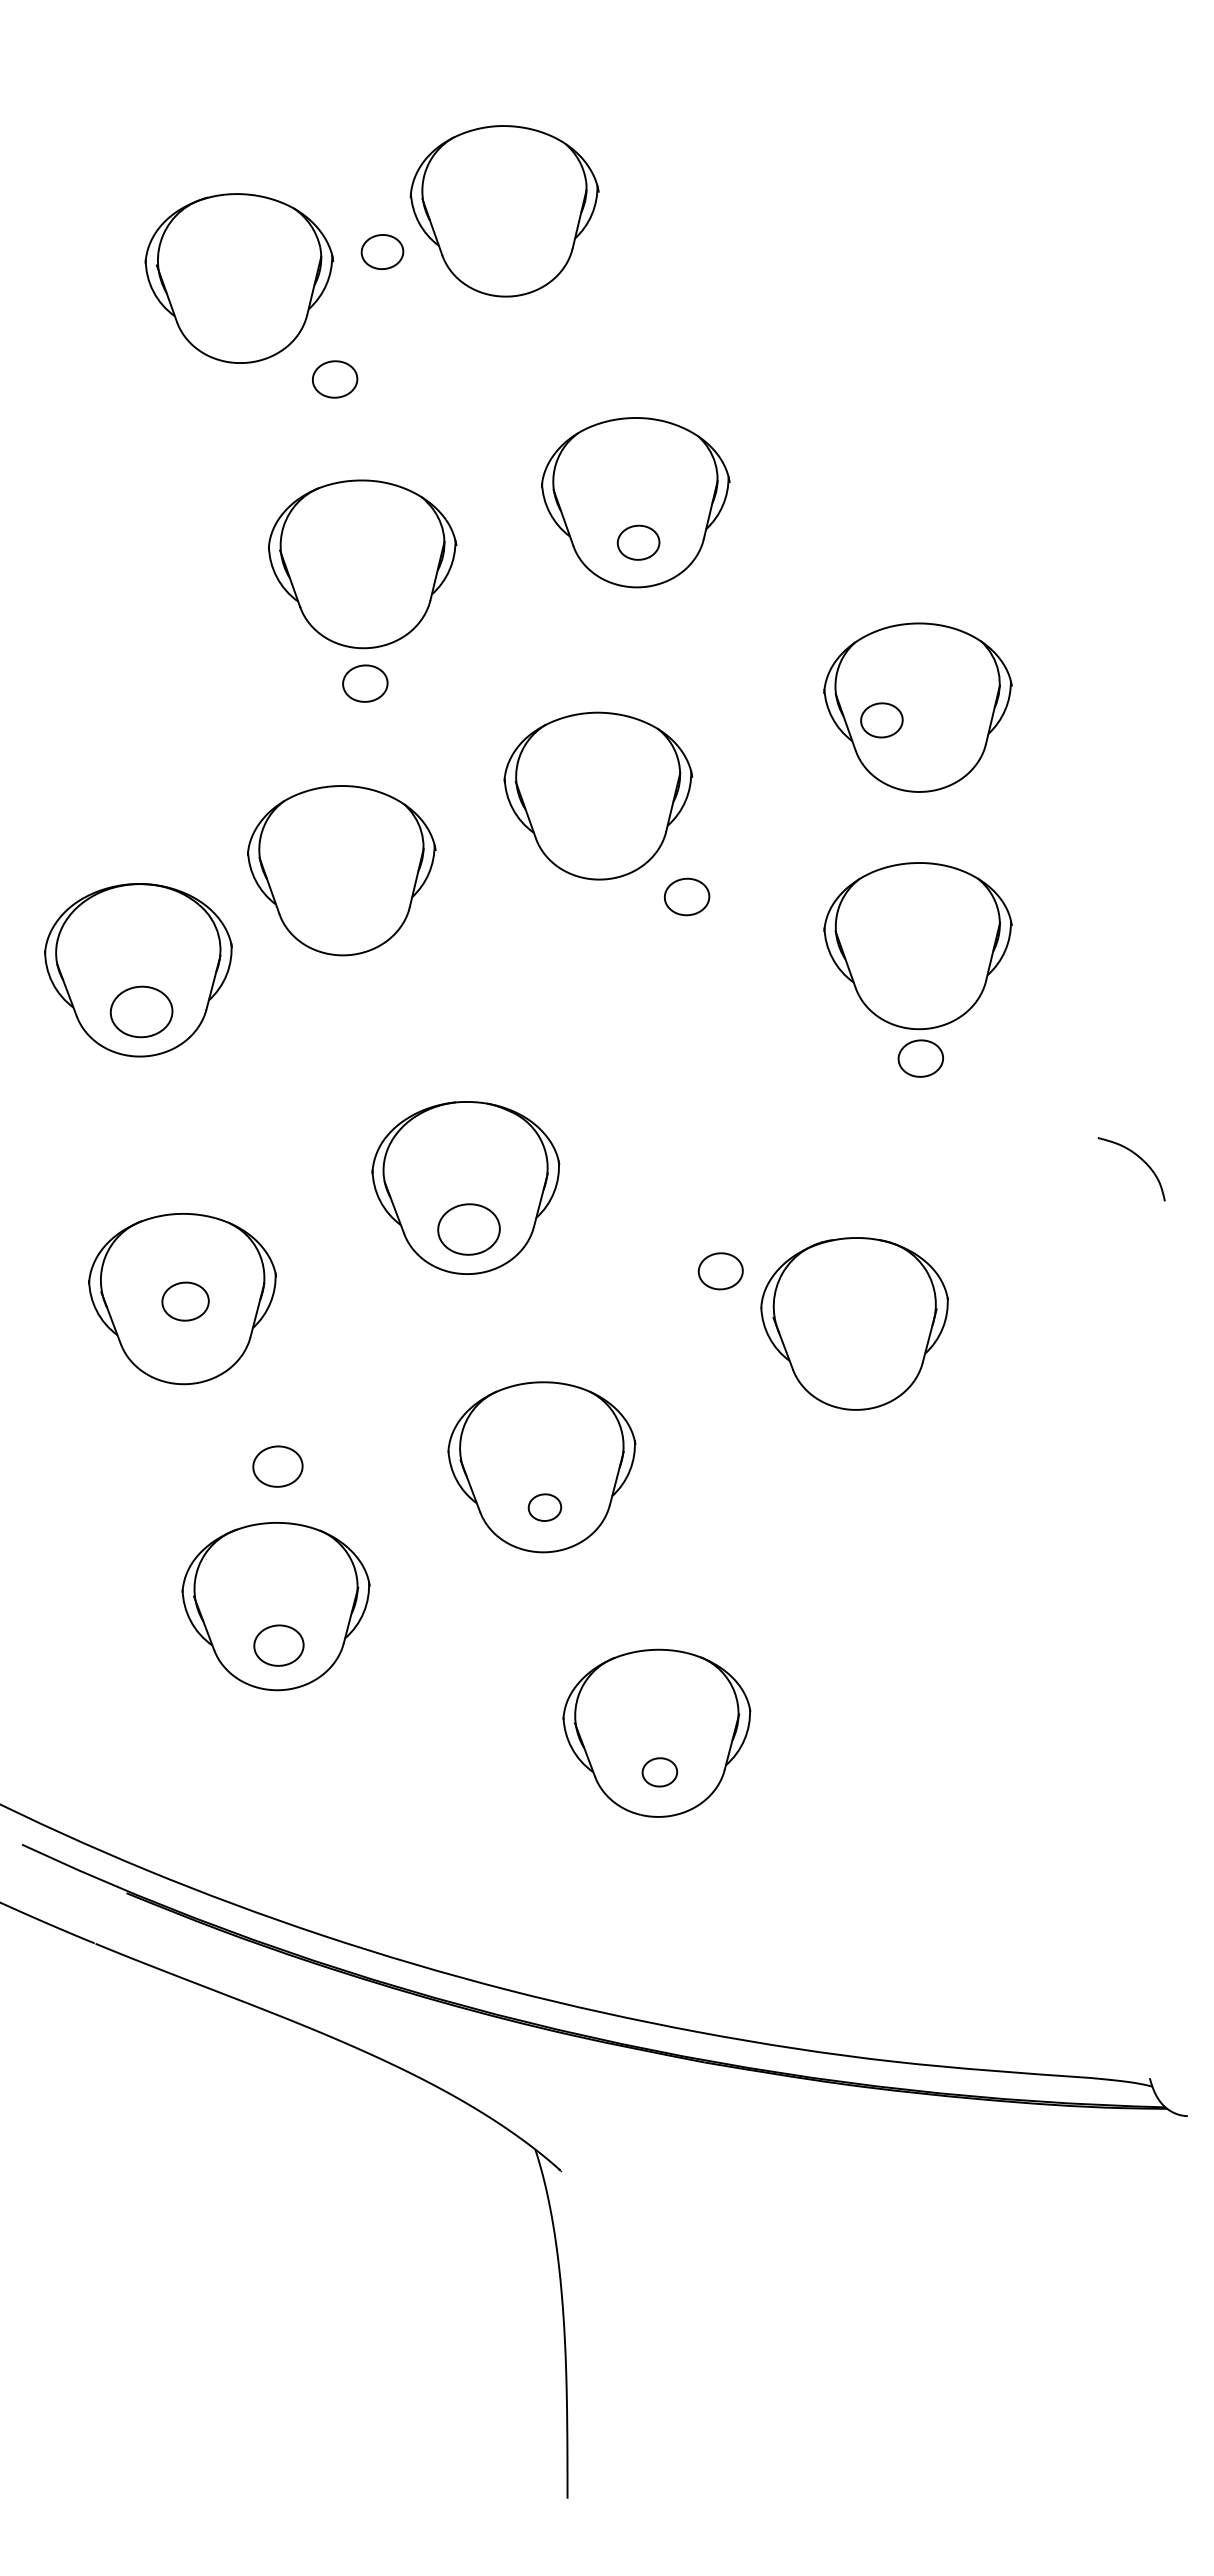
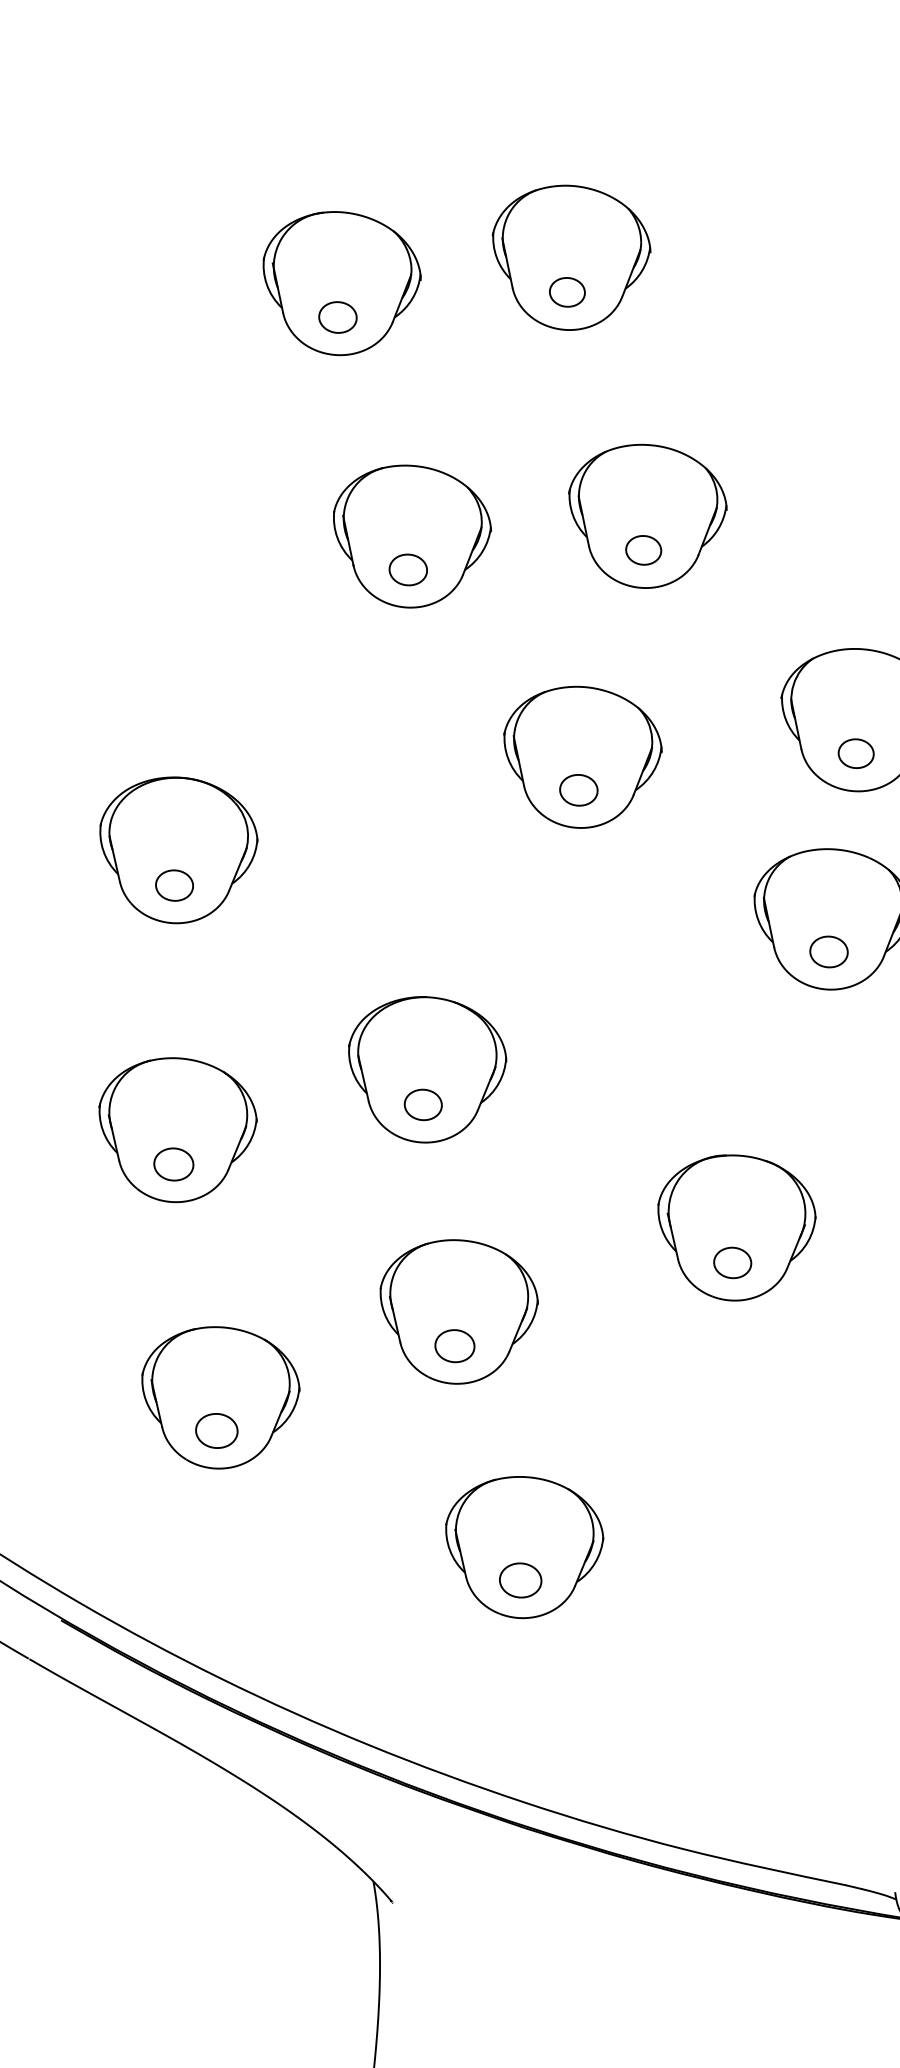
part: (382, 251) -> (567, 291), moved
part: (335, 379) -> (338, 317), moved
part: (365, 683) -> (408, 569), moved
part: (881, 720) -> (855, 753), moved
part: (341, 870) -> (357, 790), removed
part: (686, 896) -> (578, 789), moved
part: (141, 1011) -> (174, 885), size x0.71
part: (920, 1058) -> (828, 951), moved
part: (468, 1229) -> (422, 1104), size x0.71
part: (720, 1271) -> (732, 1263), moved
part: (185, 1301) -> (173, 1164), moved
part: (277, 1466) -> (236, 1281), removed
part: (544, 1507) -> (454, 1345), size x1.43
part: (659, 1772) -> (520, 1580), size x1.43

